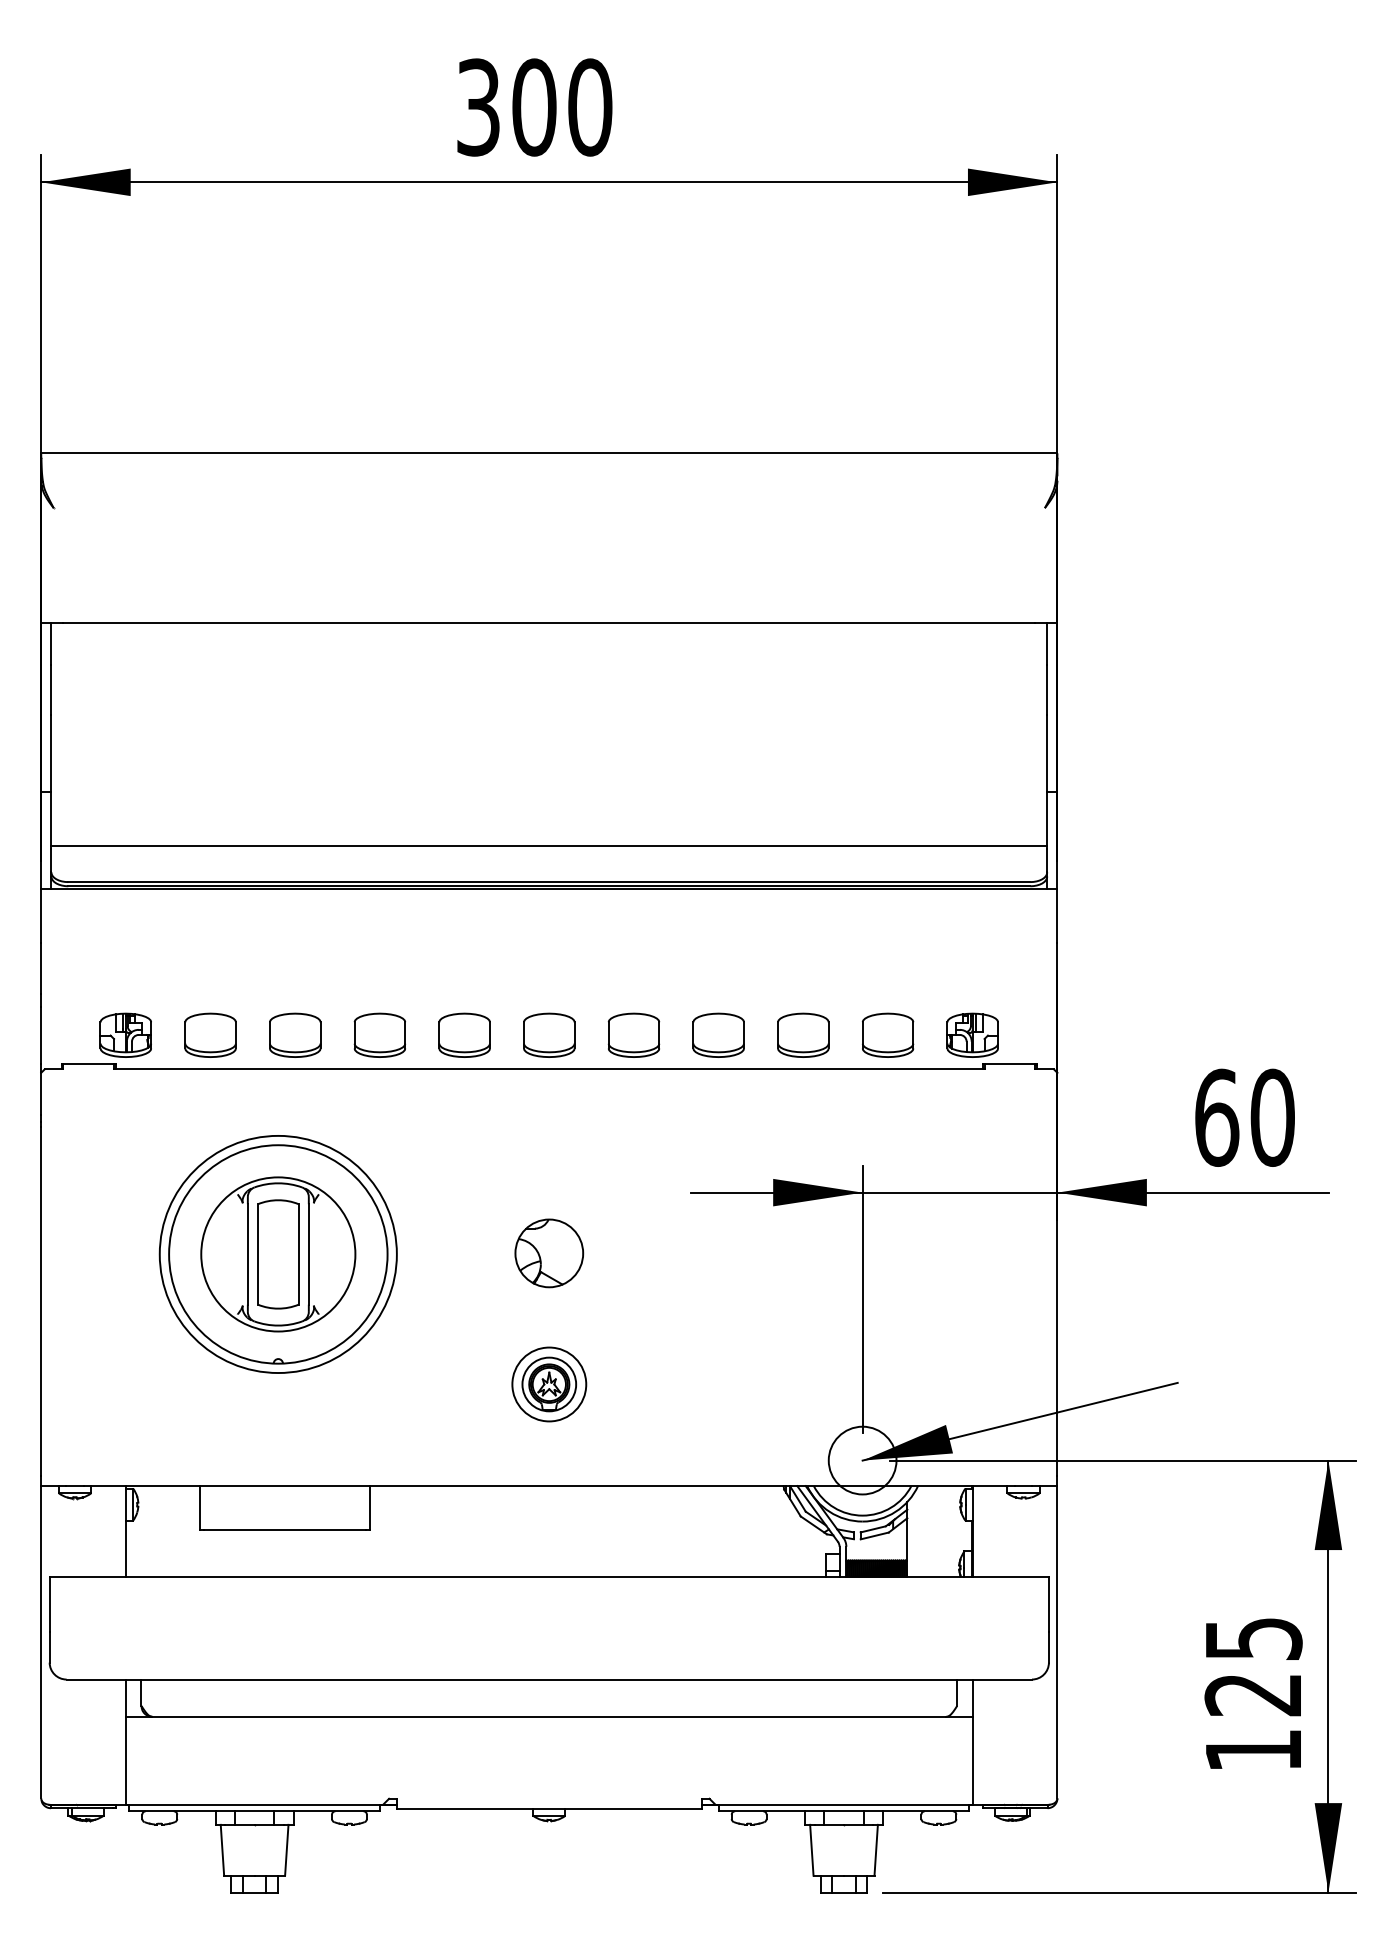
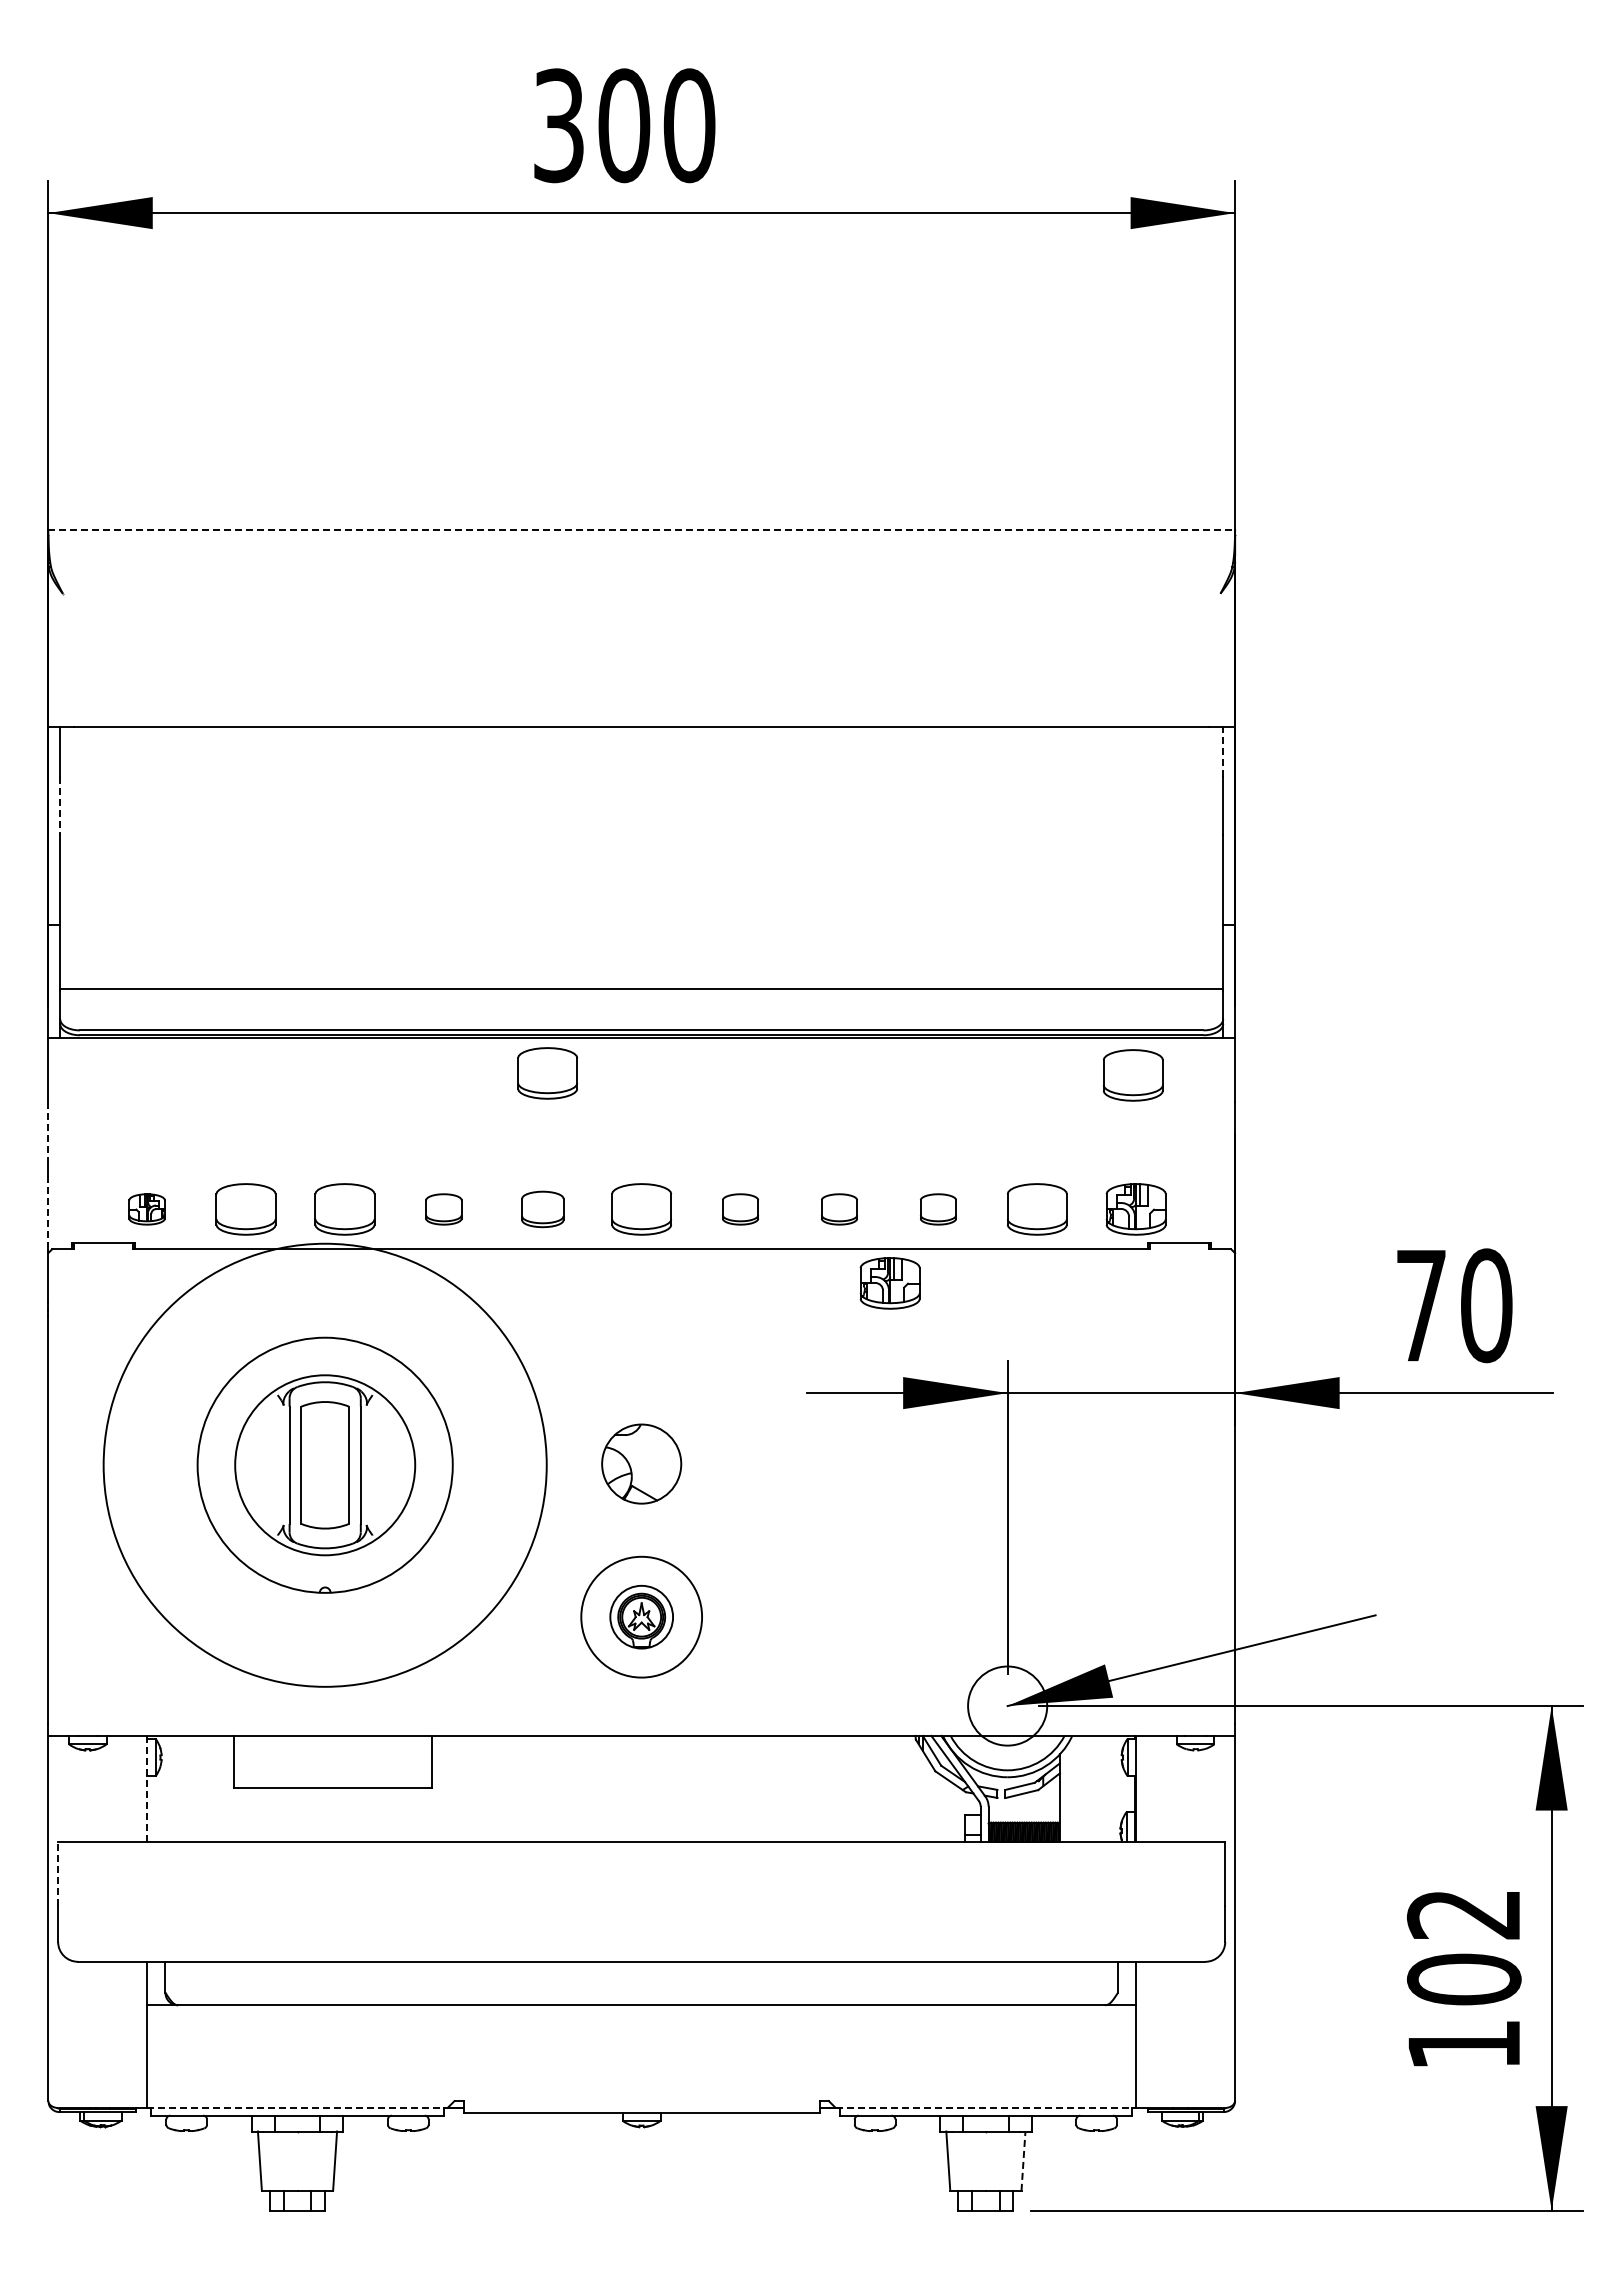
line: (550, 453) -> (642, 529), solid -> dashed
line: (1047, 644) -> (1223, 752), solid -> dashed
line: (51, 690) -> (60, 806), solid -> dashed
part: (468, 918) -> (547, 1073), added
part: (970, 920) -> (1133, 1075), added
line: (41, 968) -> (48, 1131), solid -> dashed
line: (41, 1035) -> (48, 1209), solid -> dashed
part: (125, 1035) -> (146, 1209), size x0.6
part: (379, 1035) -> (443, 1209), size x0.6
part: (464, 1035) -> (542, 1209), size x0.7
part: (633, 1035) -> (740, 1209), size x0.6
part: (718, 1035) -> (839, 1209), size x0.6
part: (803, 1035) -> (938, 1209), size x0.6
part: (761, 1098) -> (889, 1283), added
text: (1216, 1117) -> (1421, 1305), 60 -> 70
circle: (277, 1253) -> (324, 1464), size x1.6
circle: (549, 1384) -> (641, 1617), size x1.4
line: (126, 1532) -> (147, 1789), solid -> dashed
line: (49, 1603) -> (58, 1873), solid -> dashed
text: (1252, 1667) -> (1463, 1947), 125 -> 102
line: (255, 1804) -> (298, 2107), solid -> dashed
line: (844, 1804) -> (986, 2107), solid -> dashed
line: (876, 1850) -> (1023, 2161), solid -> dashed

